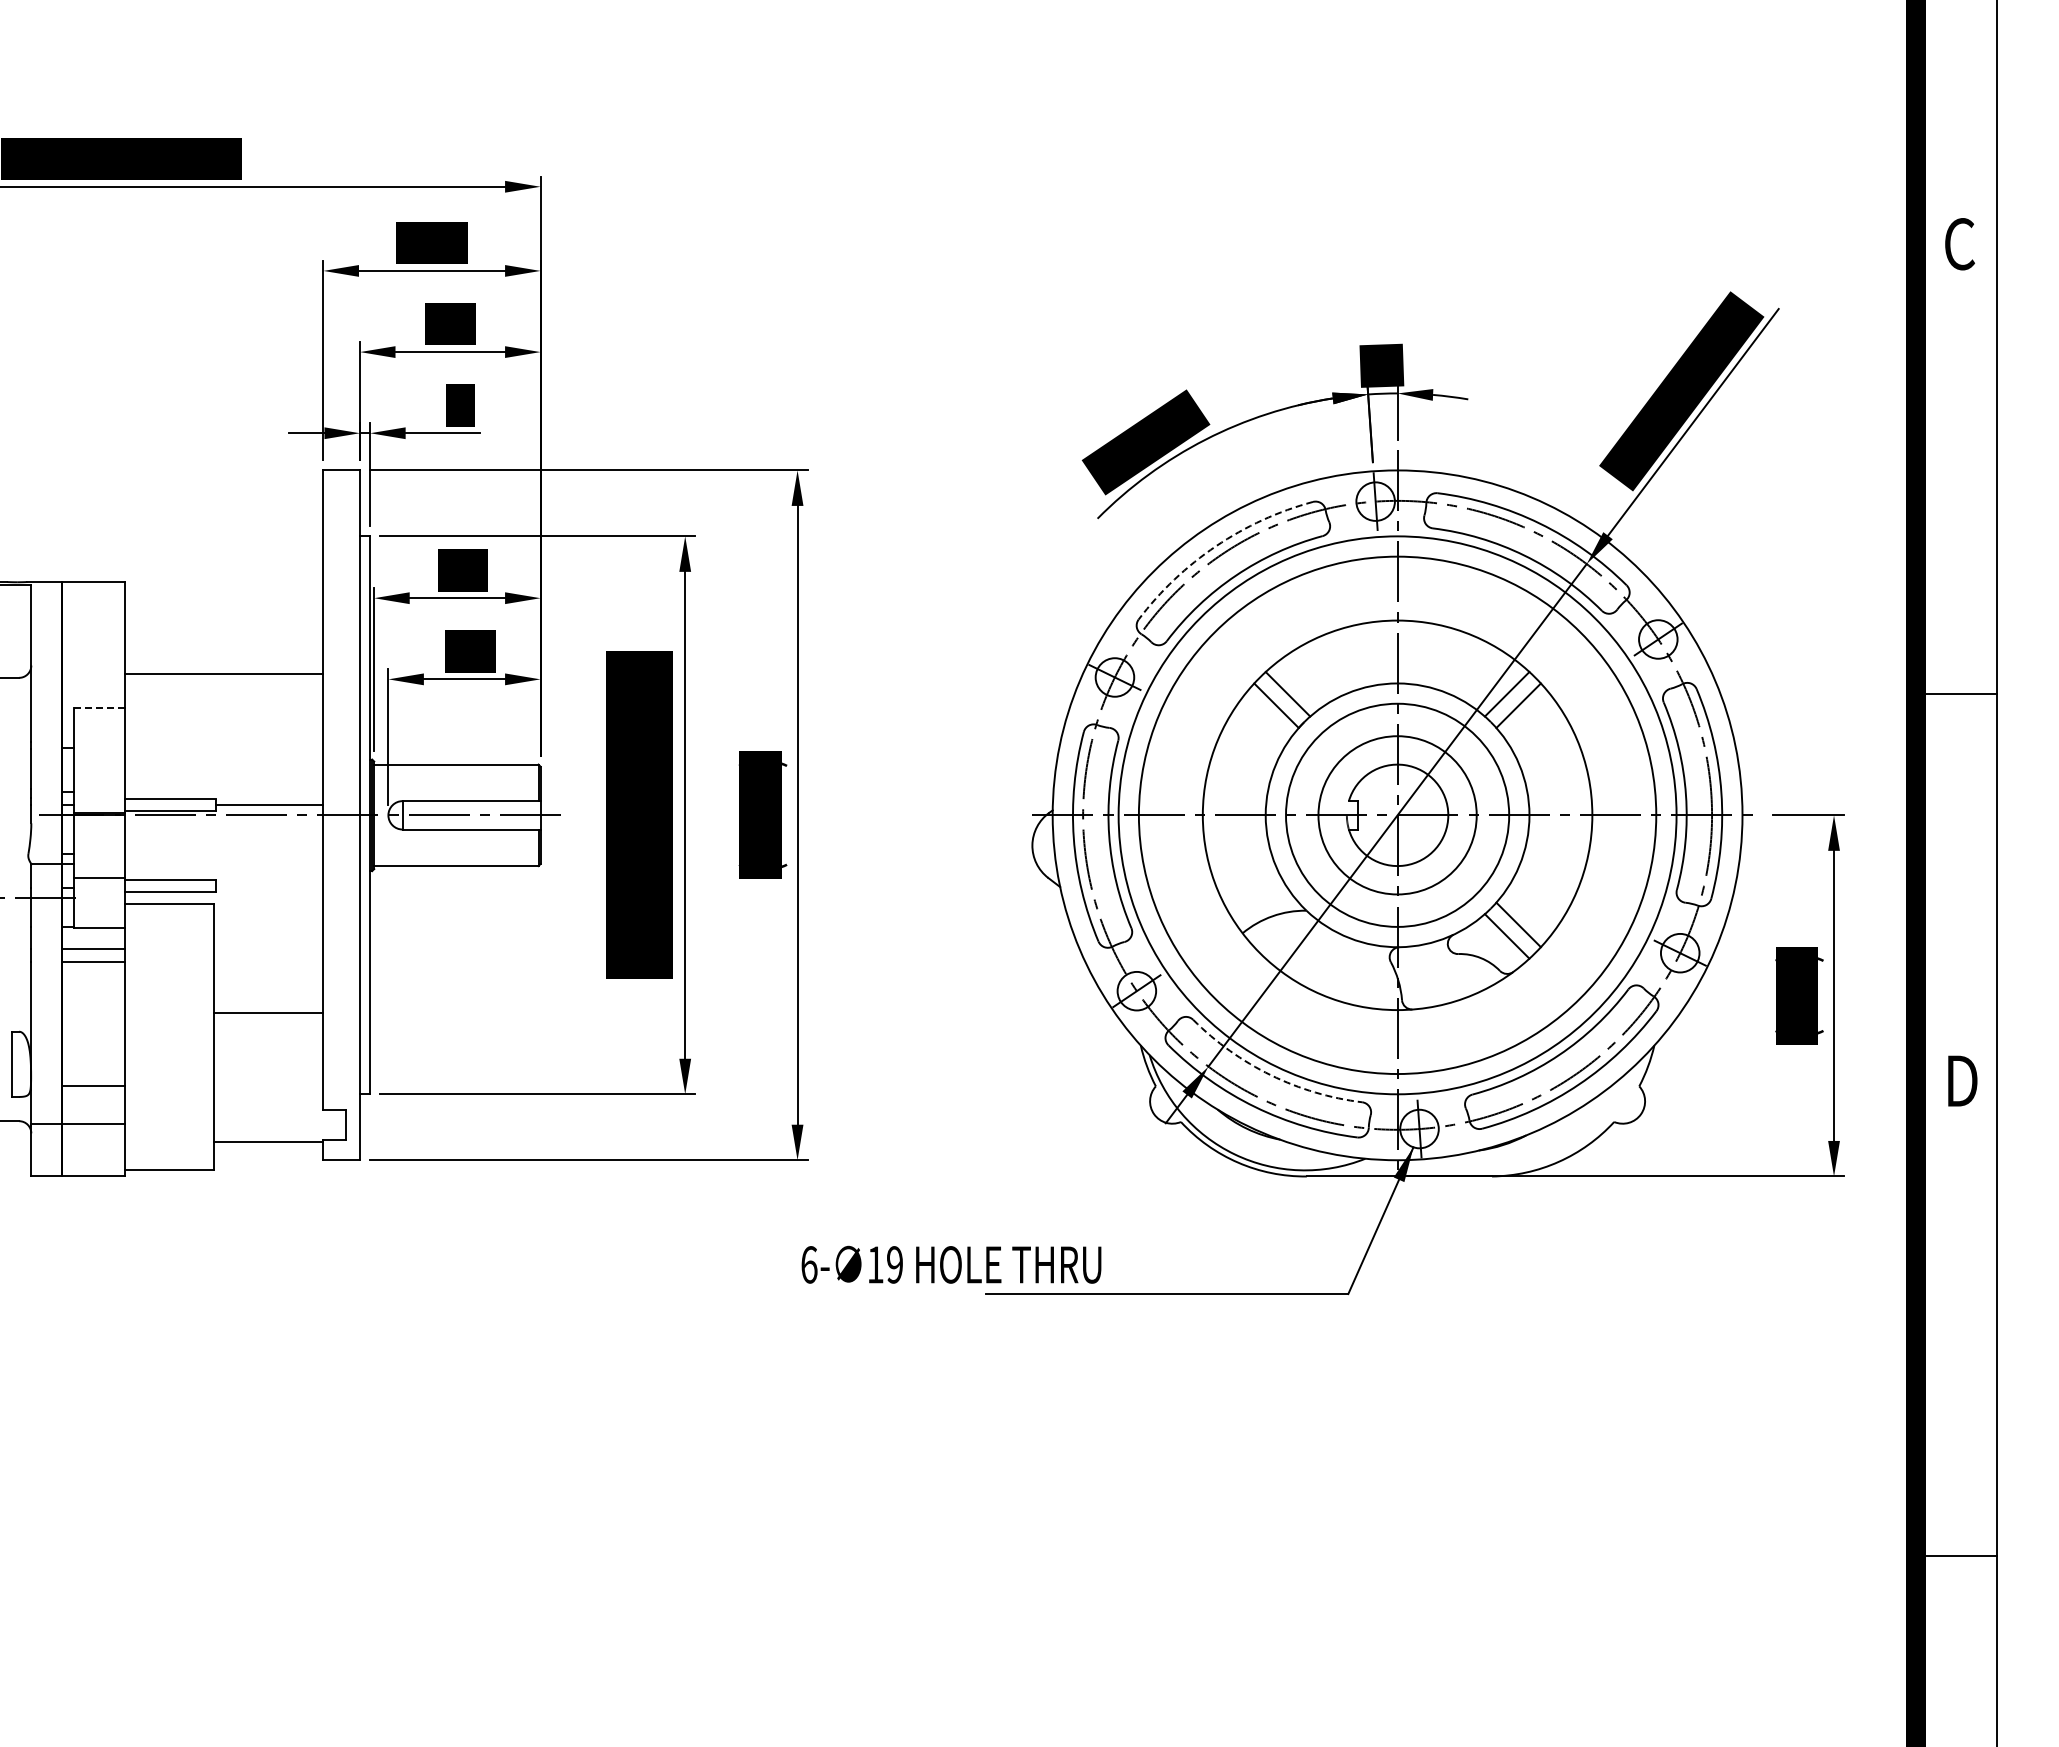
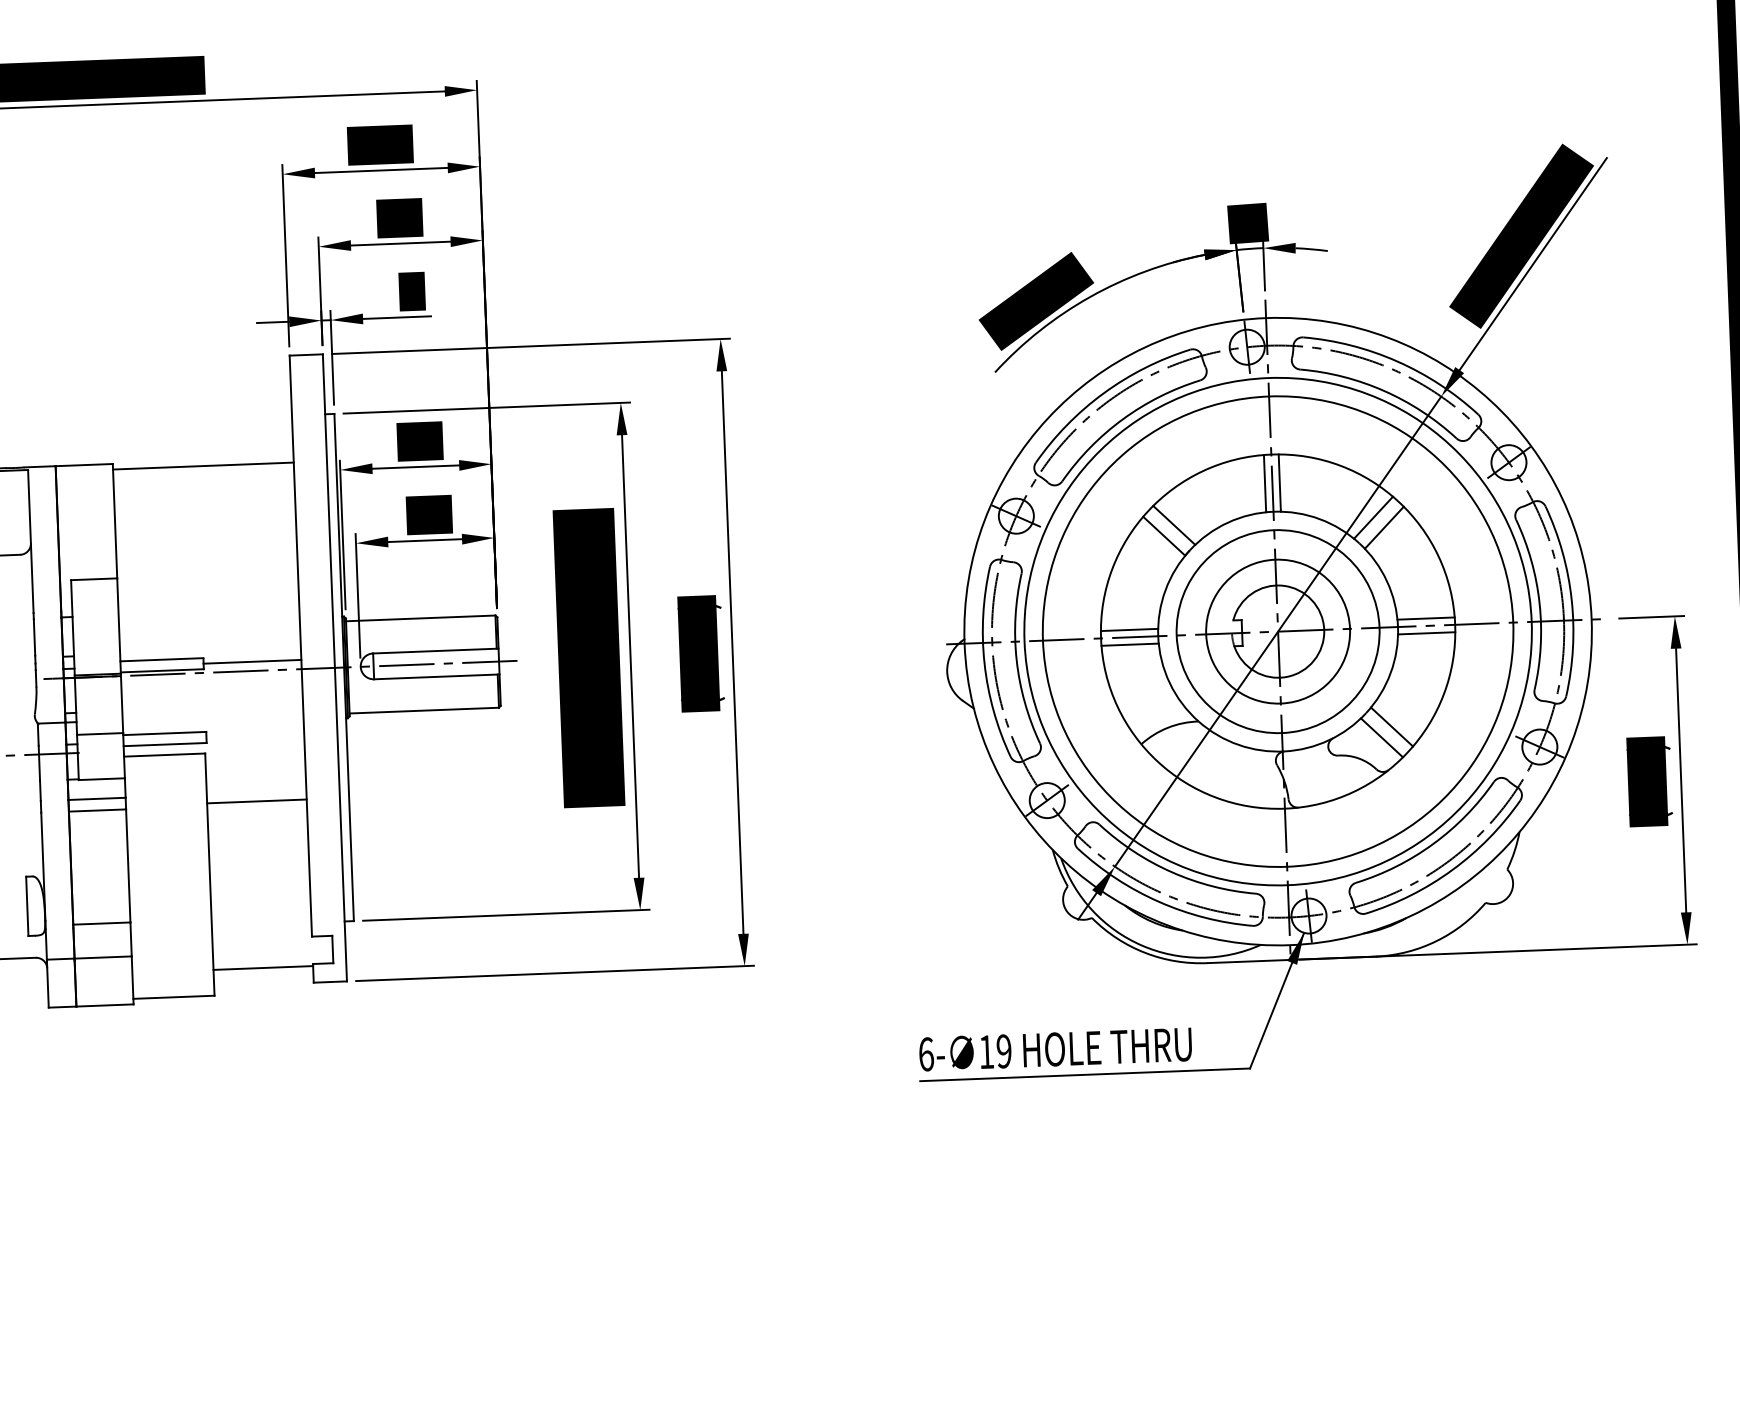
arc: (1216, 546) -> (1104, 393), dashed -> solid
line: (1389, 651) -> (1265, 482), added
line: (1405, 651) -> (1279, 482), added
line: (223, 674) -> (202, 466), moved
line: (99, 707) -> (94, 578), dashed -> solid
line: (1234, 807) -> (1129, 630), added
line: (1560, 807) -> (1425, 618), added
line: (1234, 823) -> (1130, 644), added
line: (1560, 823) -> (1426, 633), added
line: (268, 1012) -> (256, 801), moved
arc: (1270, 1075) -> (1171, 872), dashed -> solid
text: (951, 1264) -> (1055, 1049), moved

